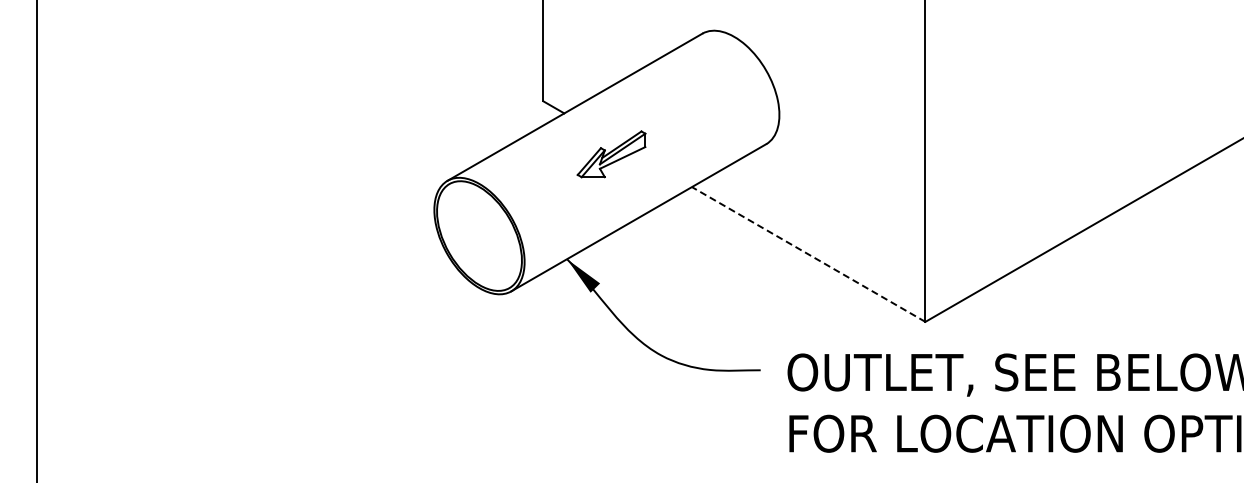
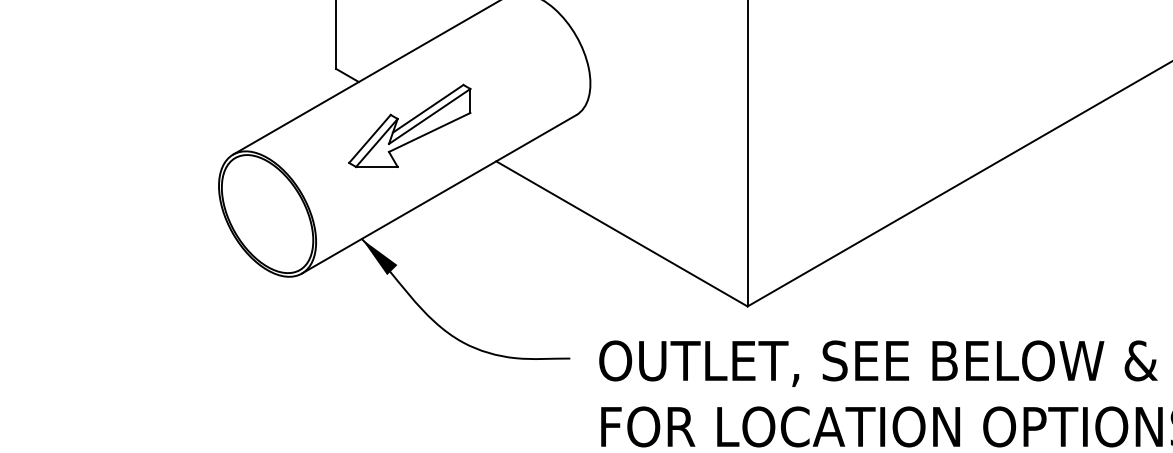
part: (611, 154) -> (409, 126), size x1.67
line: (808, 254) -> (621, 233), dashed -> solid

